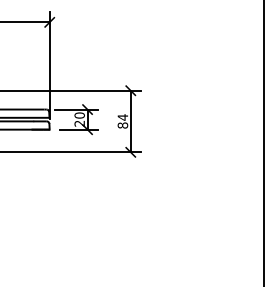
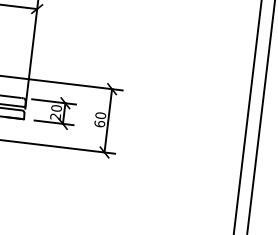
text: (122, 121) -> (99, 119), 84 -> 60

